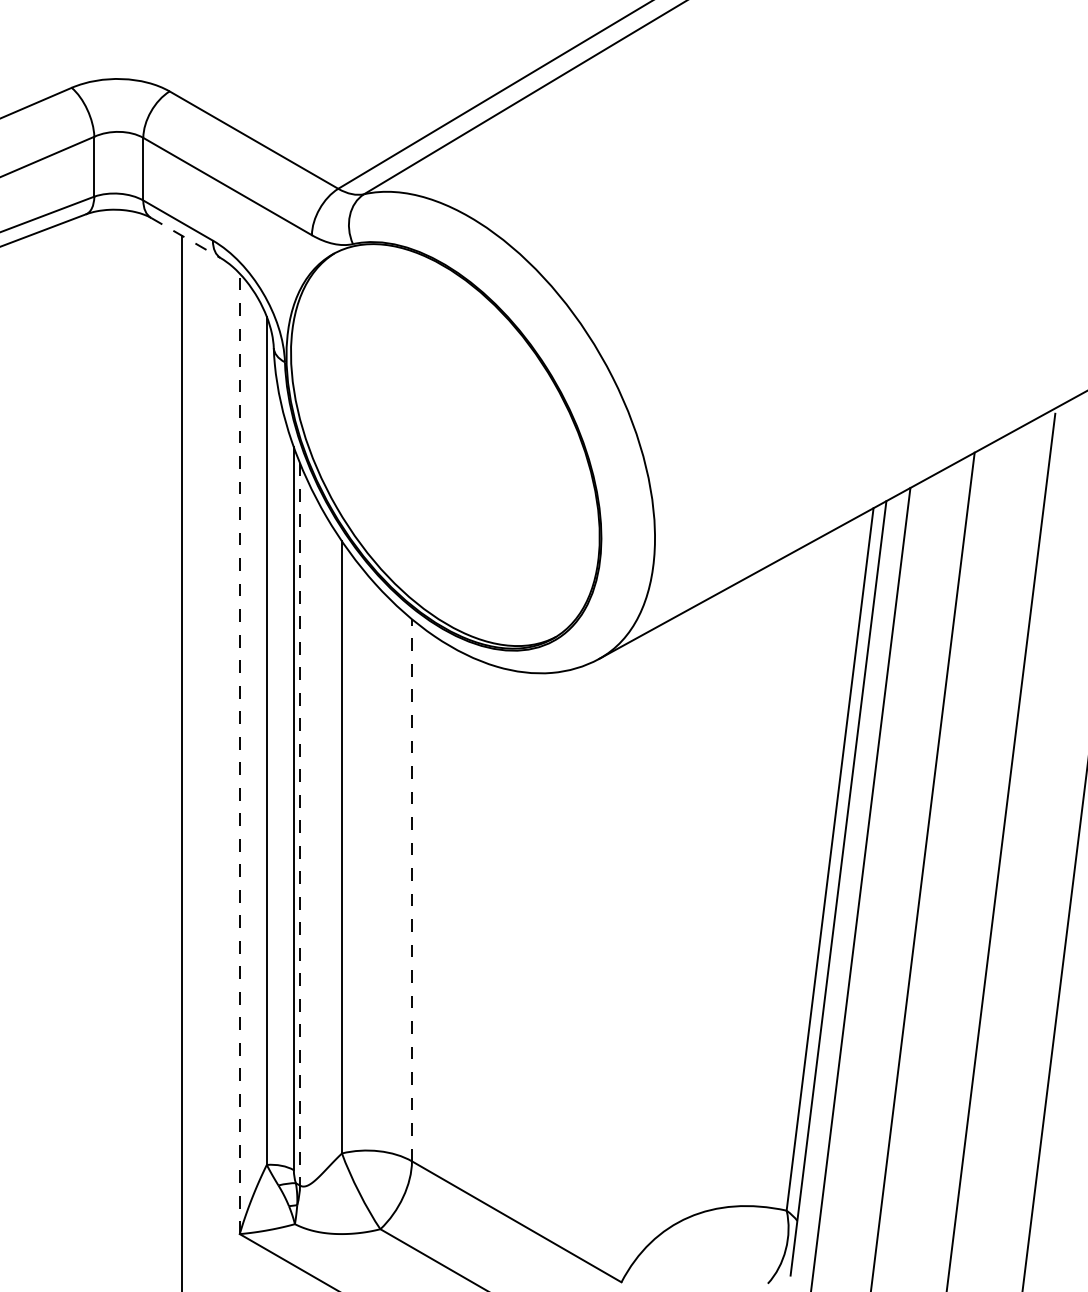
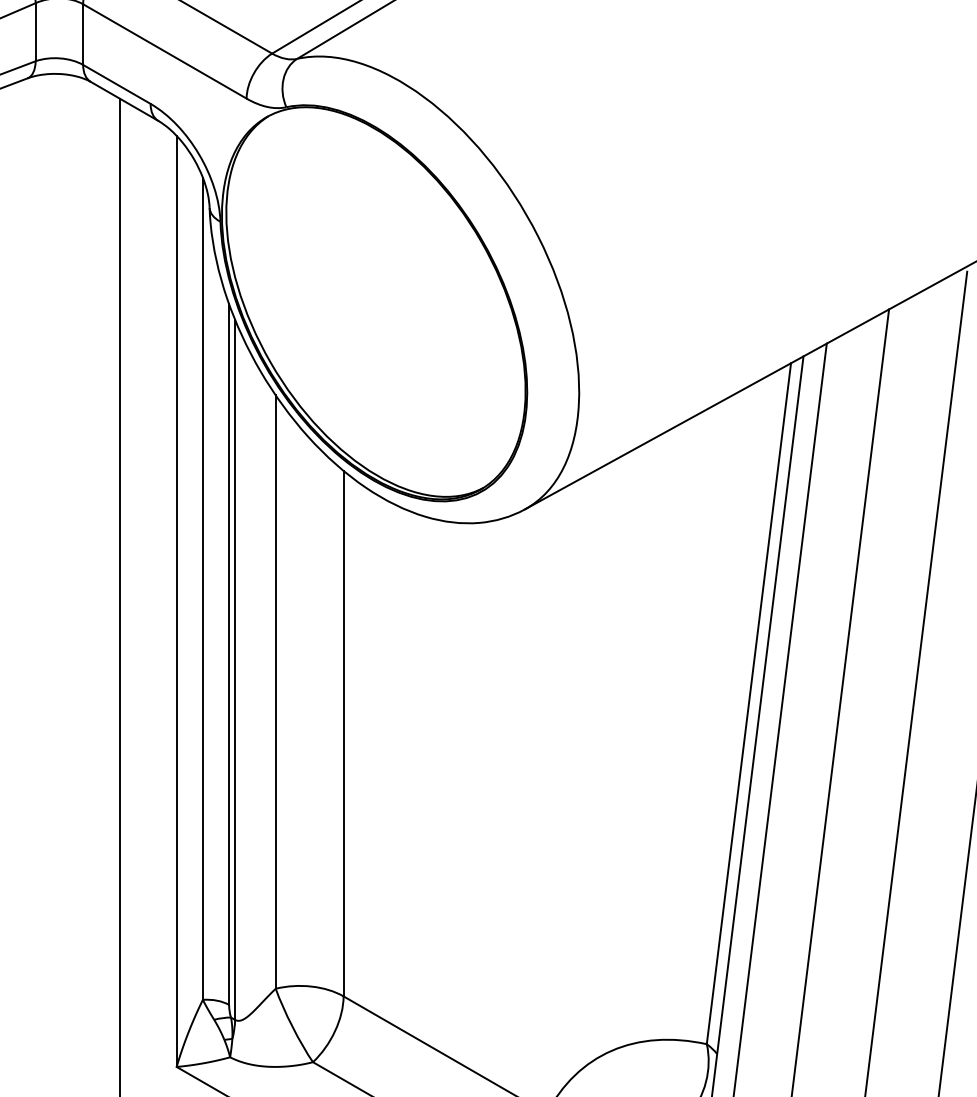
line: (186, 238) -> (125, 101), dashed -> solid
line: (239, 753) -> (176, 601), dashed -> solid
line: (300, 824) -> (235, 669), dashed -> solid
line: (411, 889) -> (343, 732), dashed -> solid

